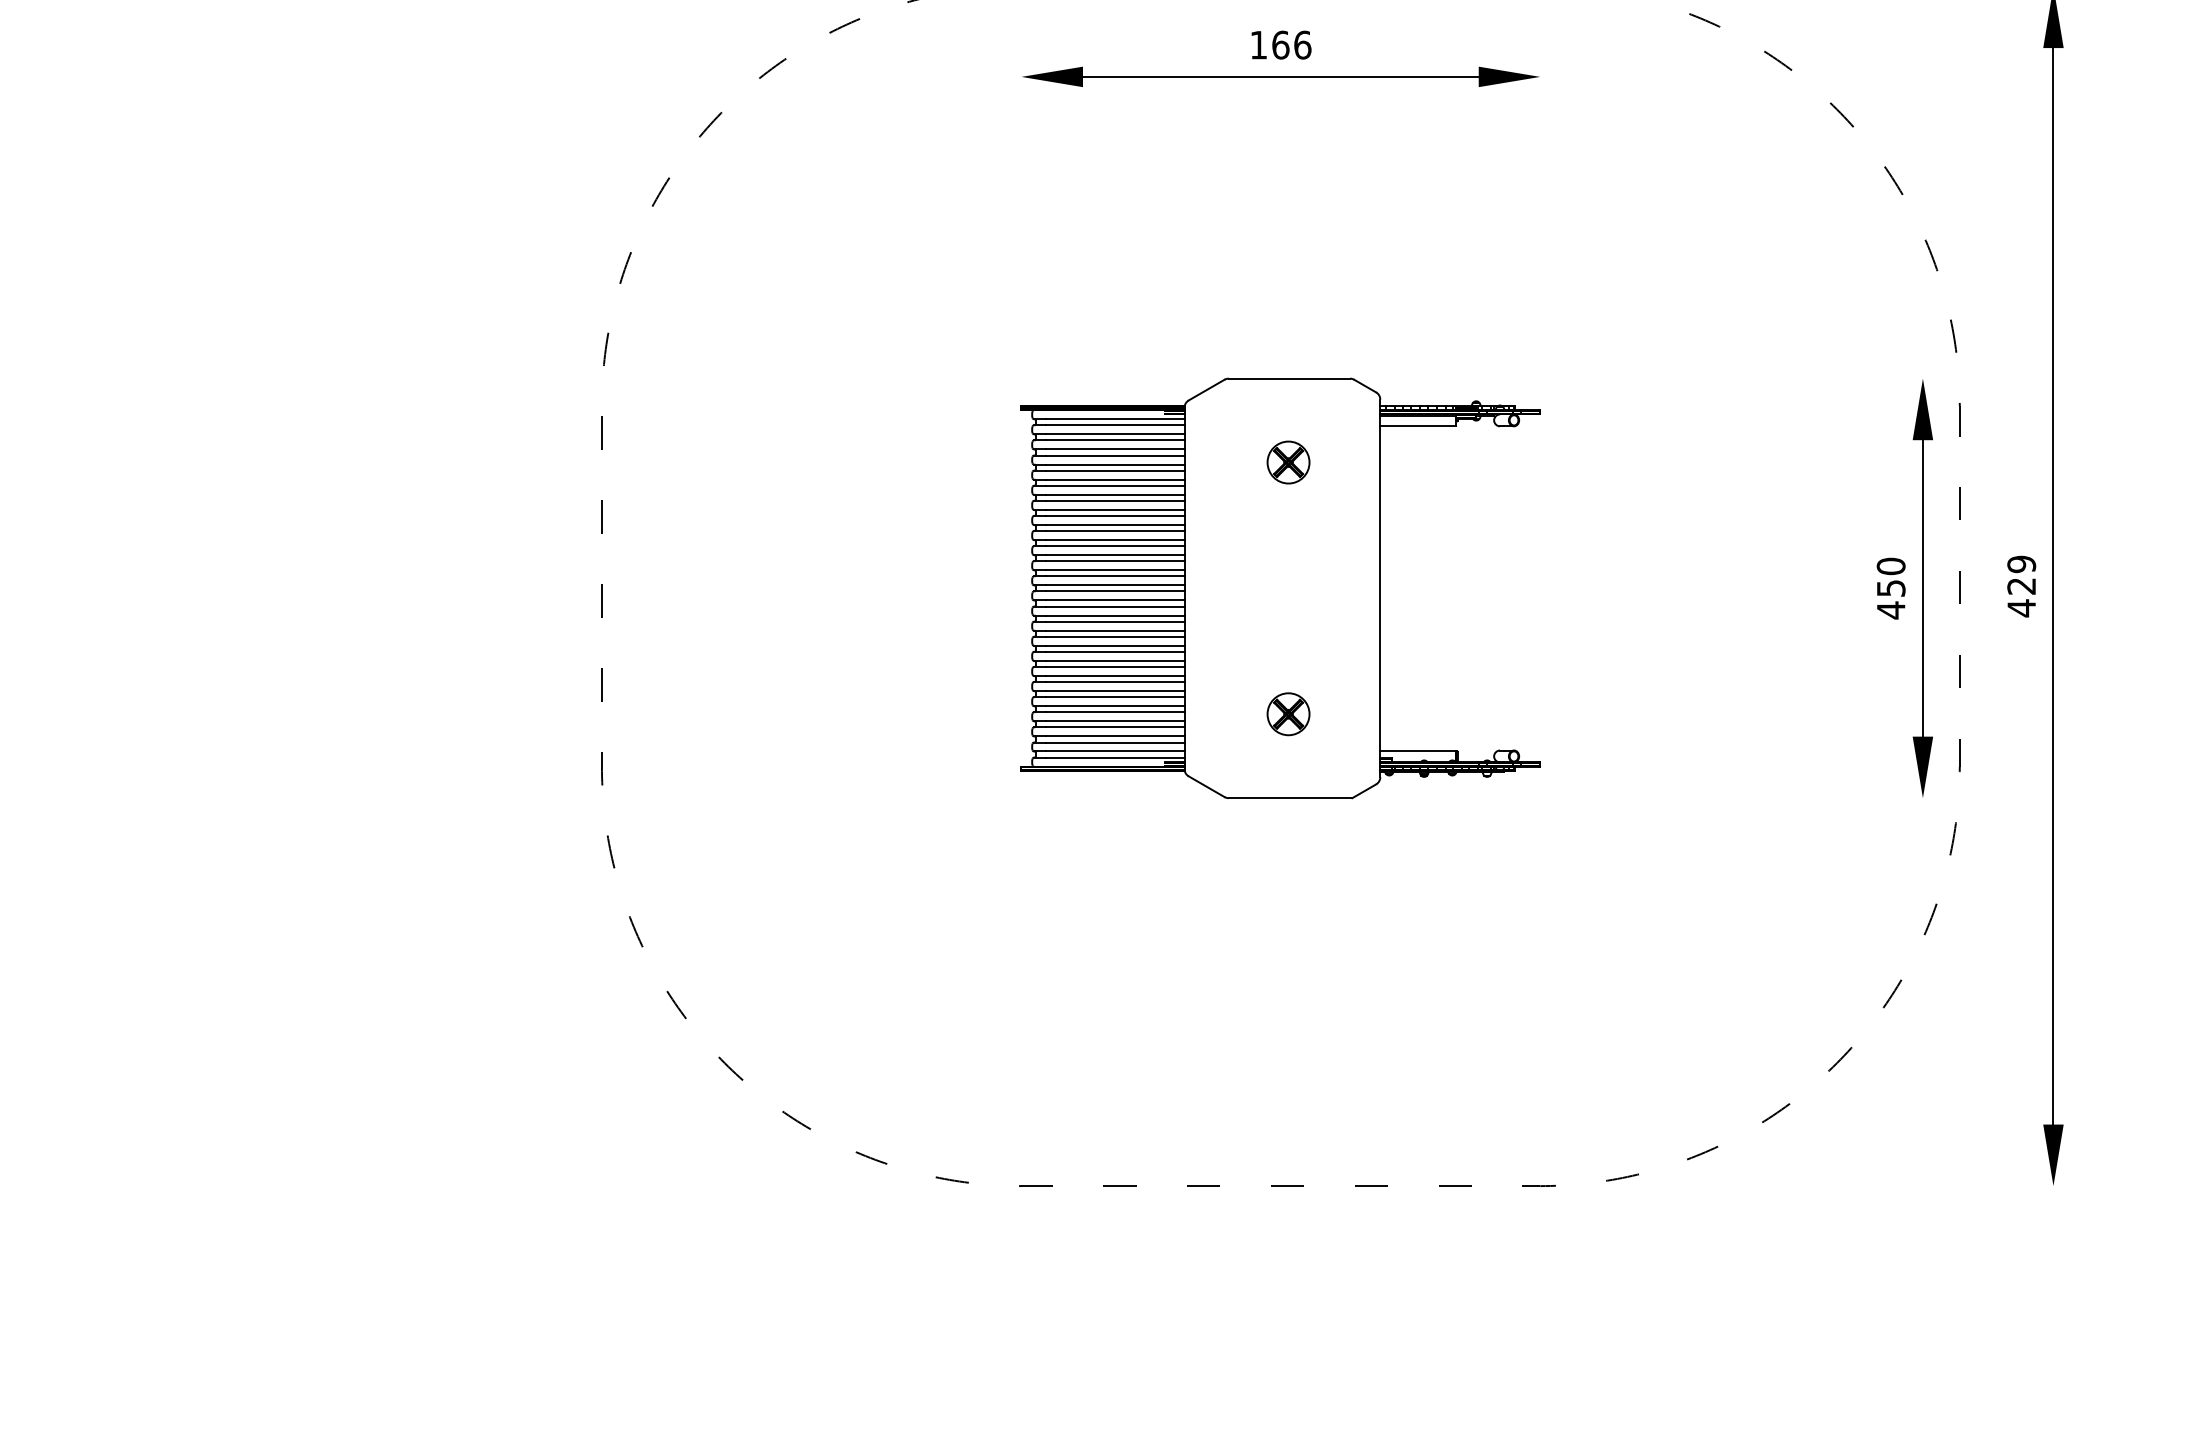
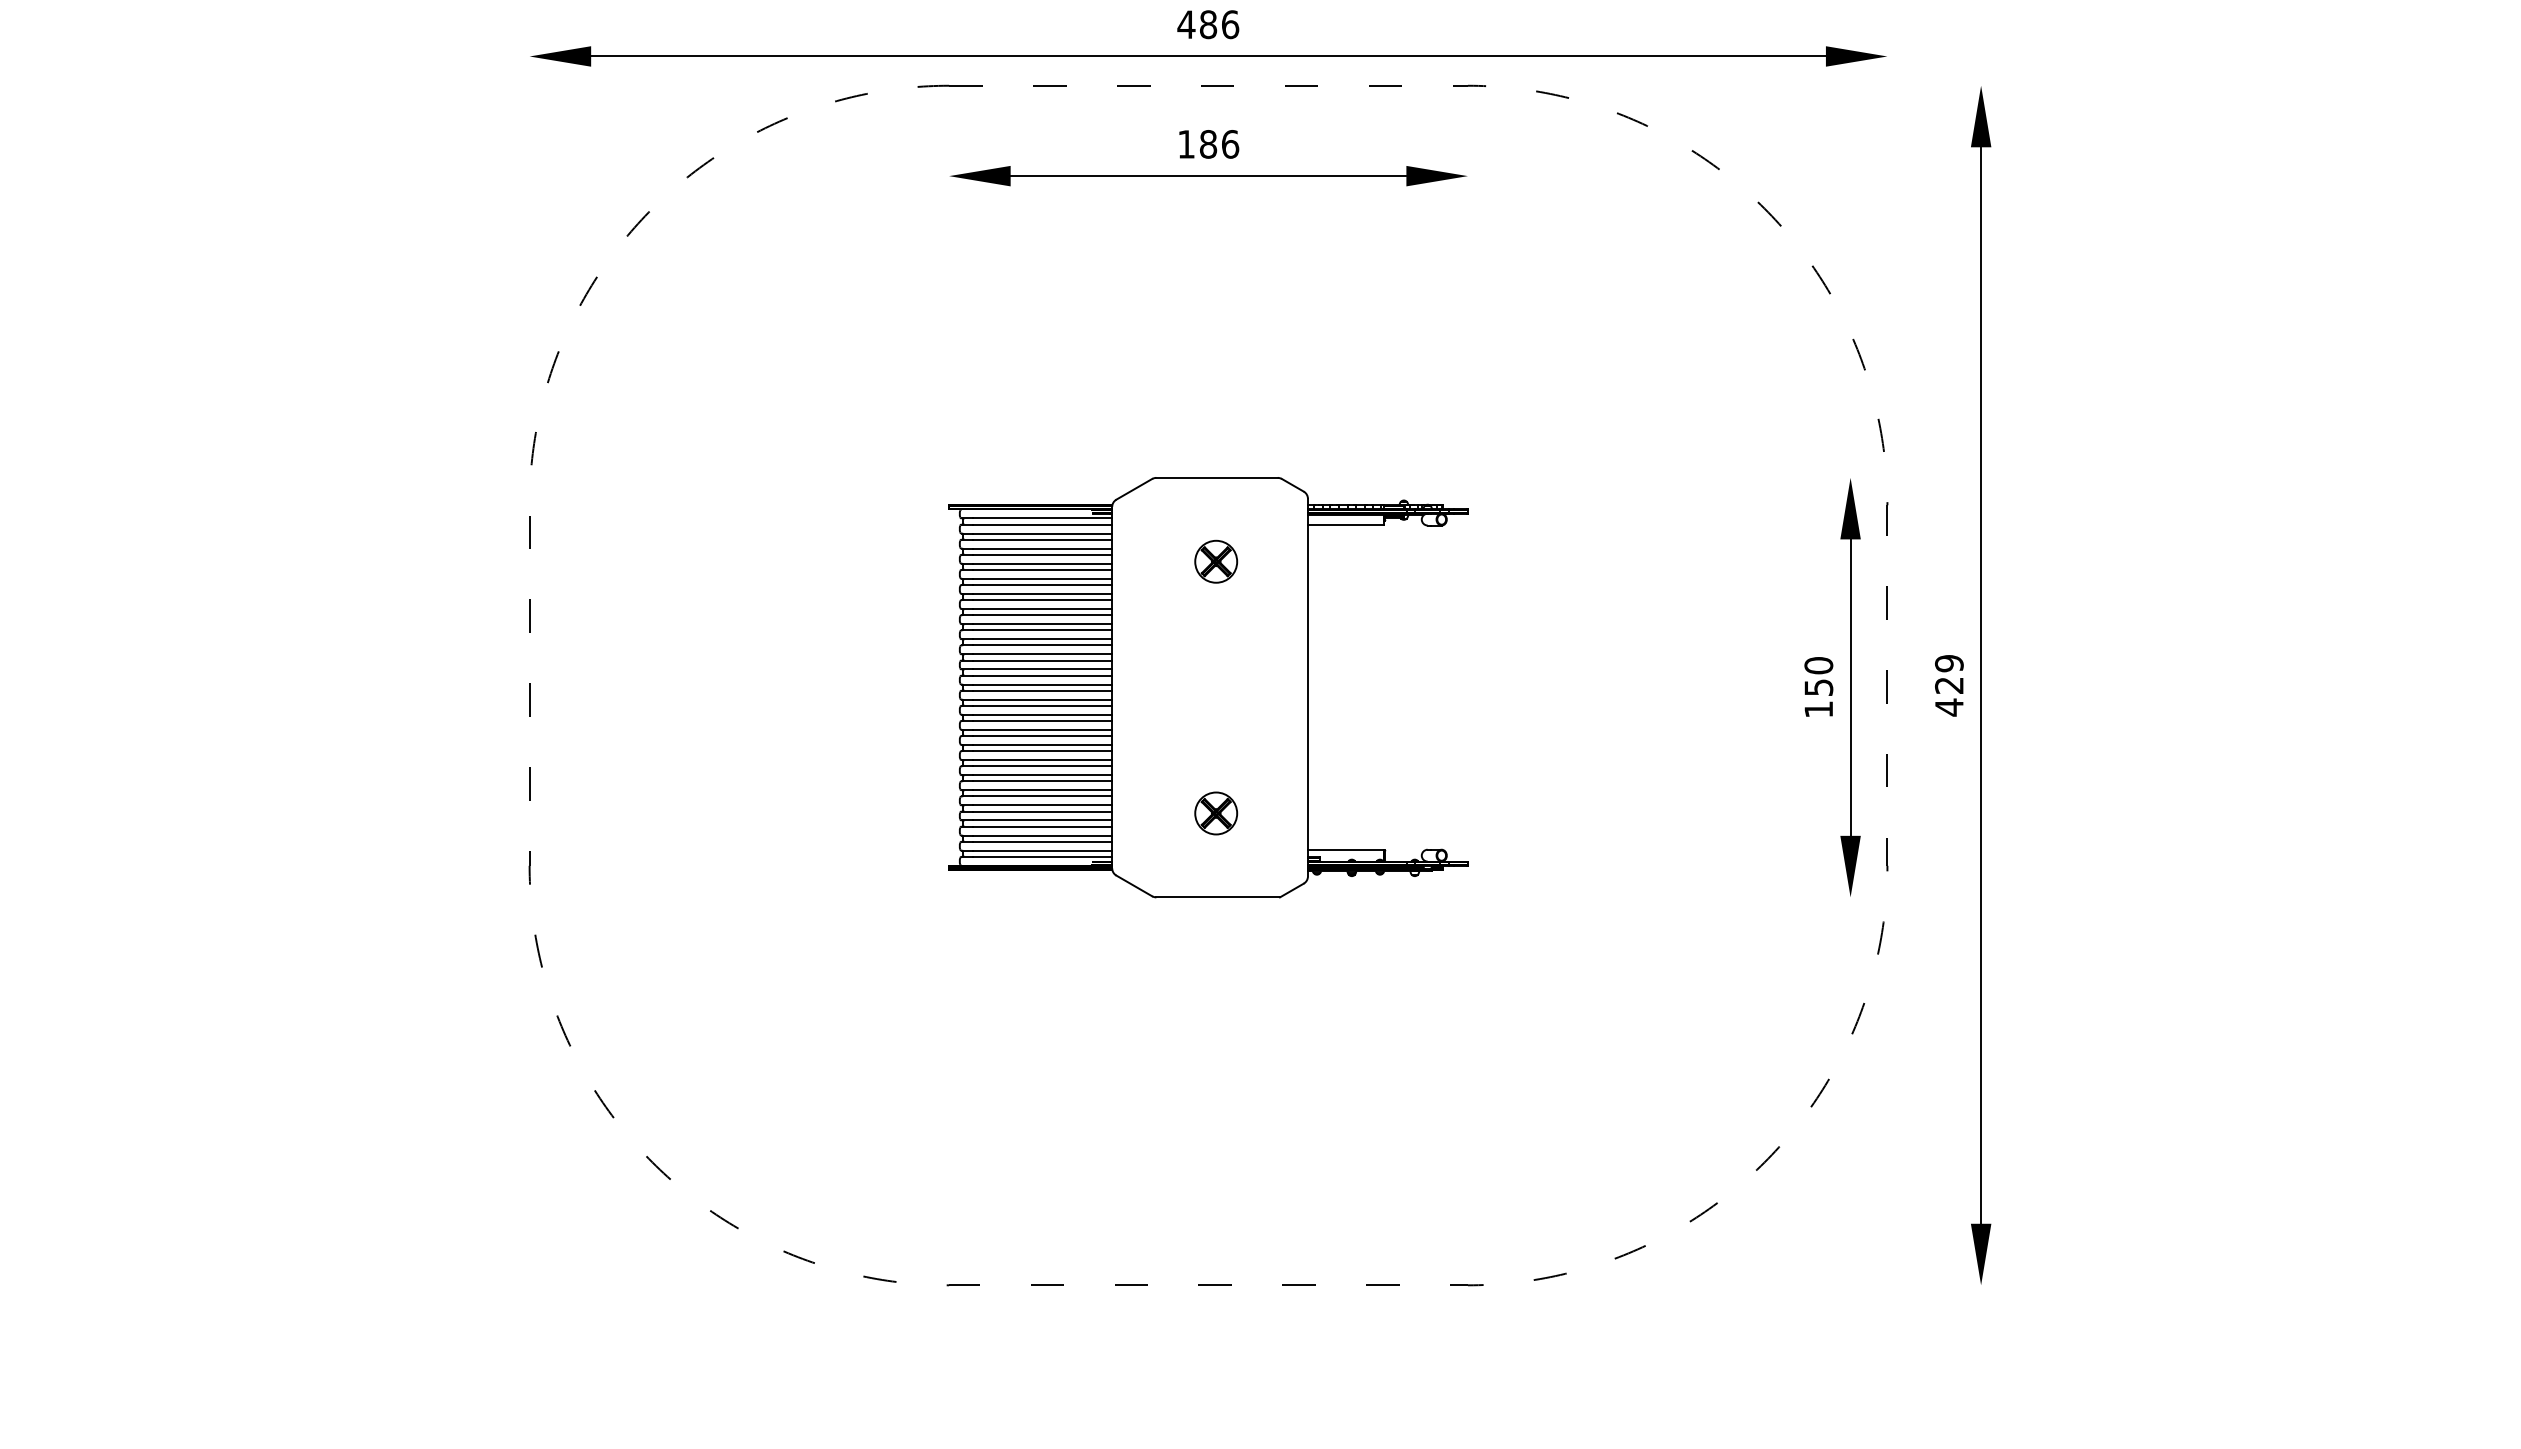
text: (1280, 45) -> (1208, 144), 166 -> 186
text: (1890, 610) -> (1818, 709), 450 -> 150

